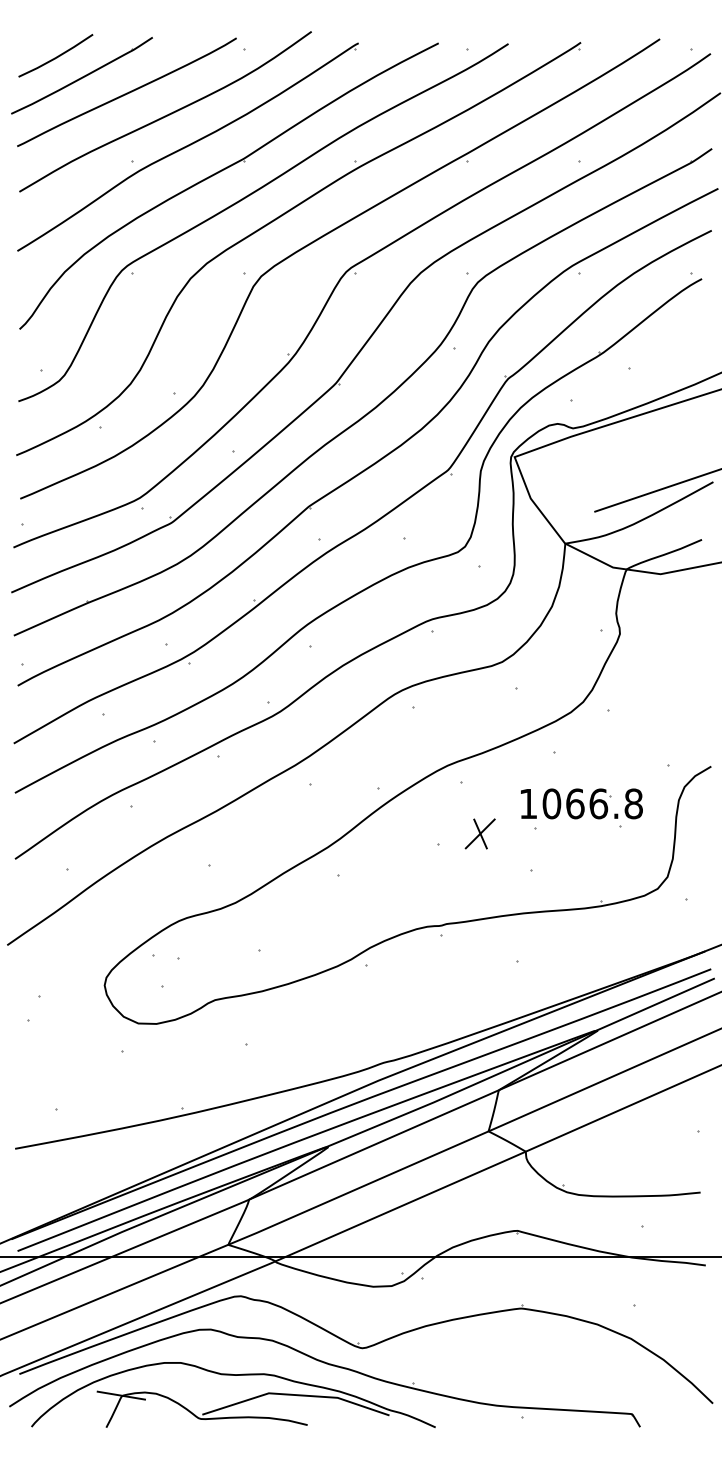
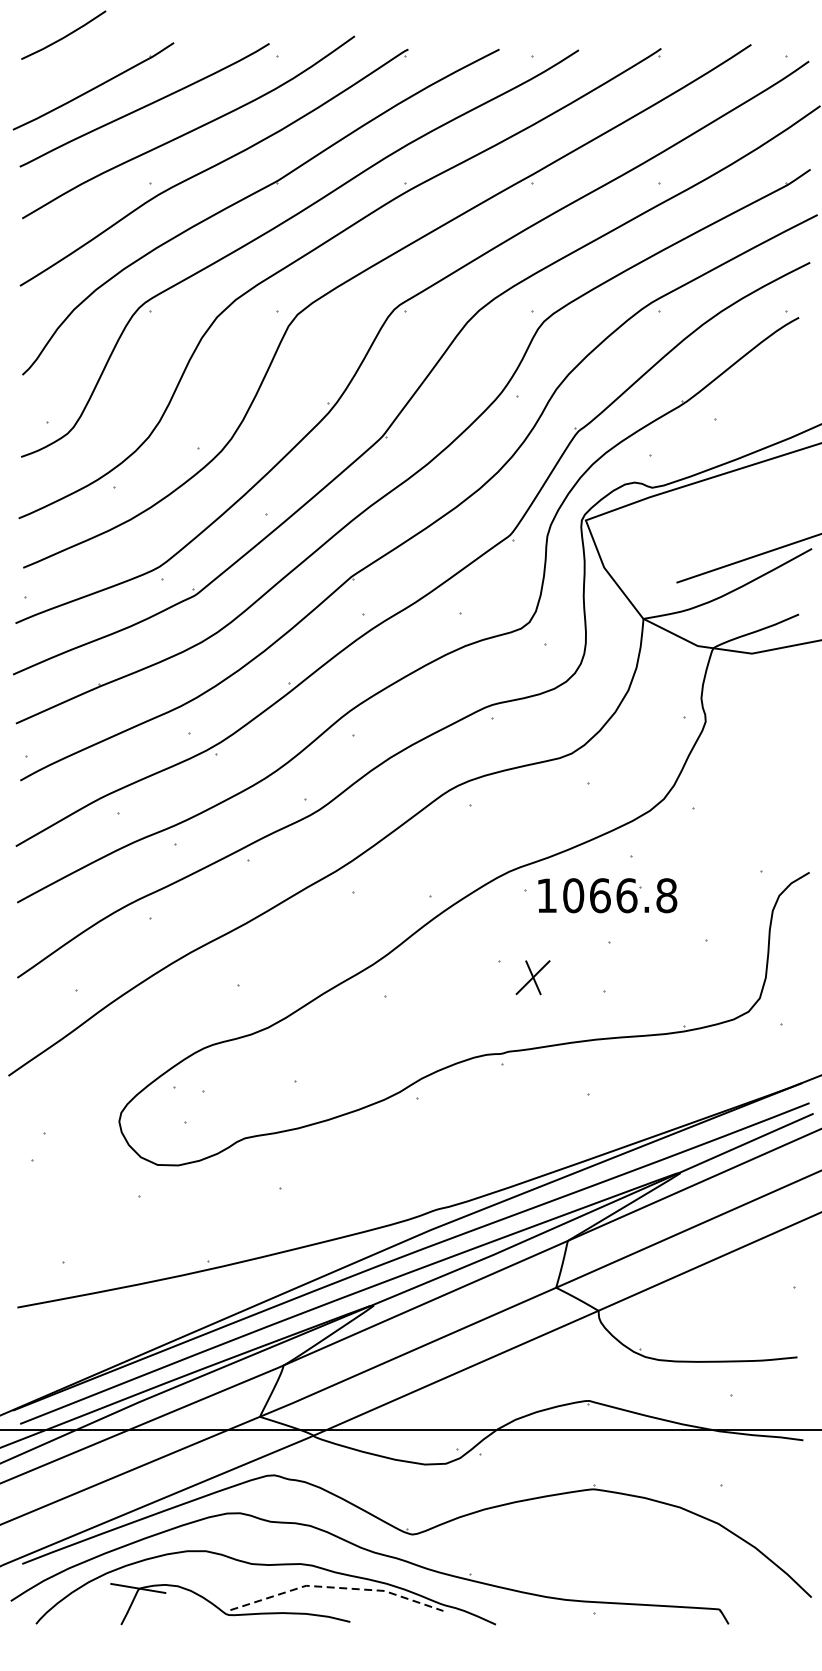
line: (56, 56) -> (64, 36), moved
part: (581, 803) -> (607, 895), moved
part: (479, 833) -> (532, 977), moved
line: (295, 1395) -> (336, 1588), solid -> dashed

